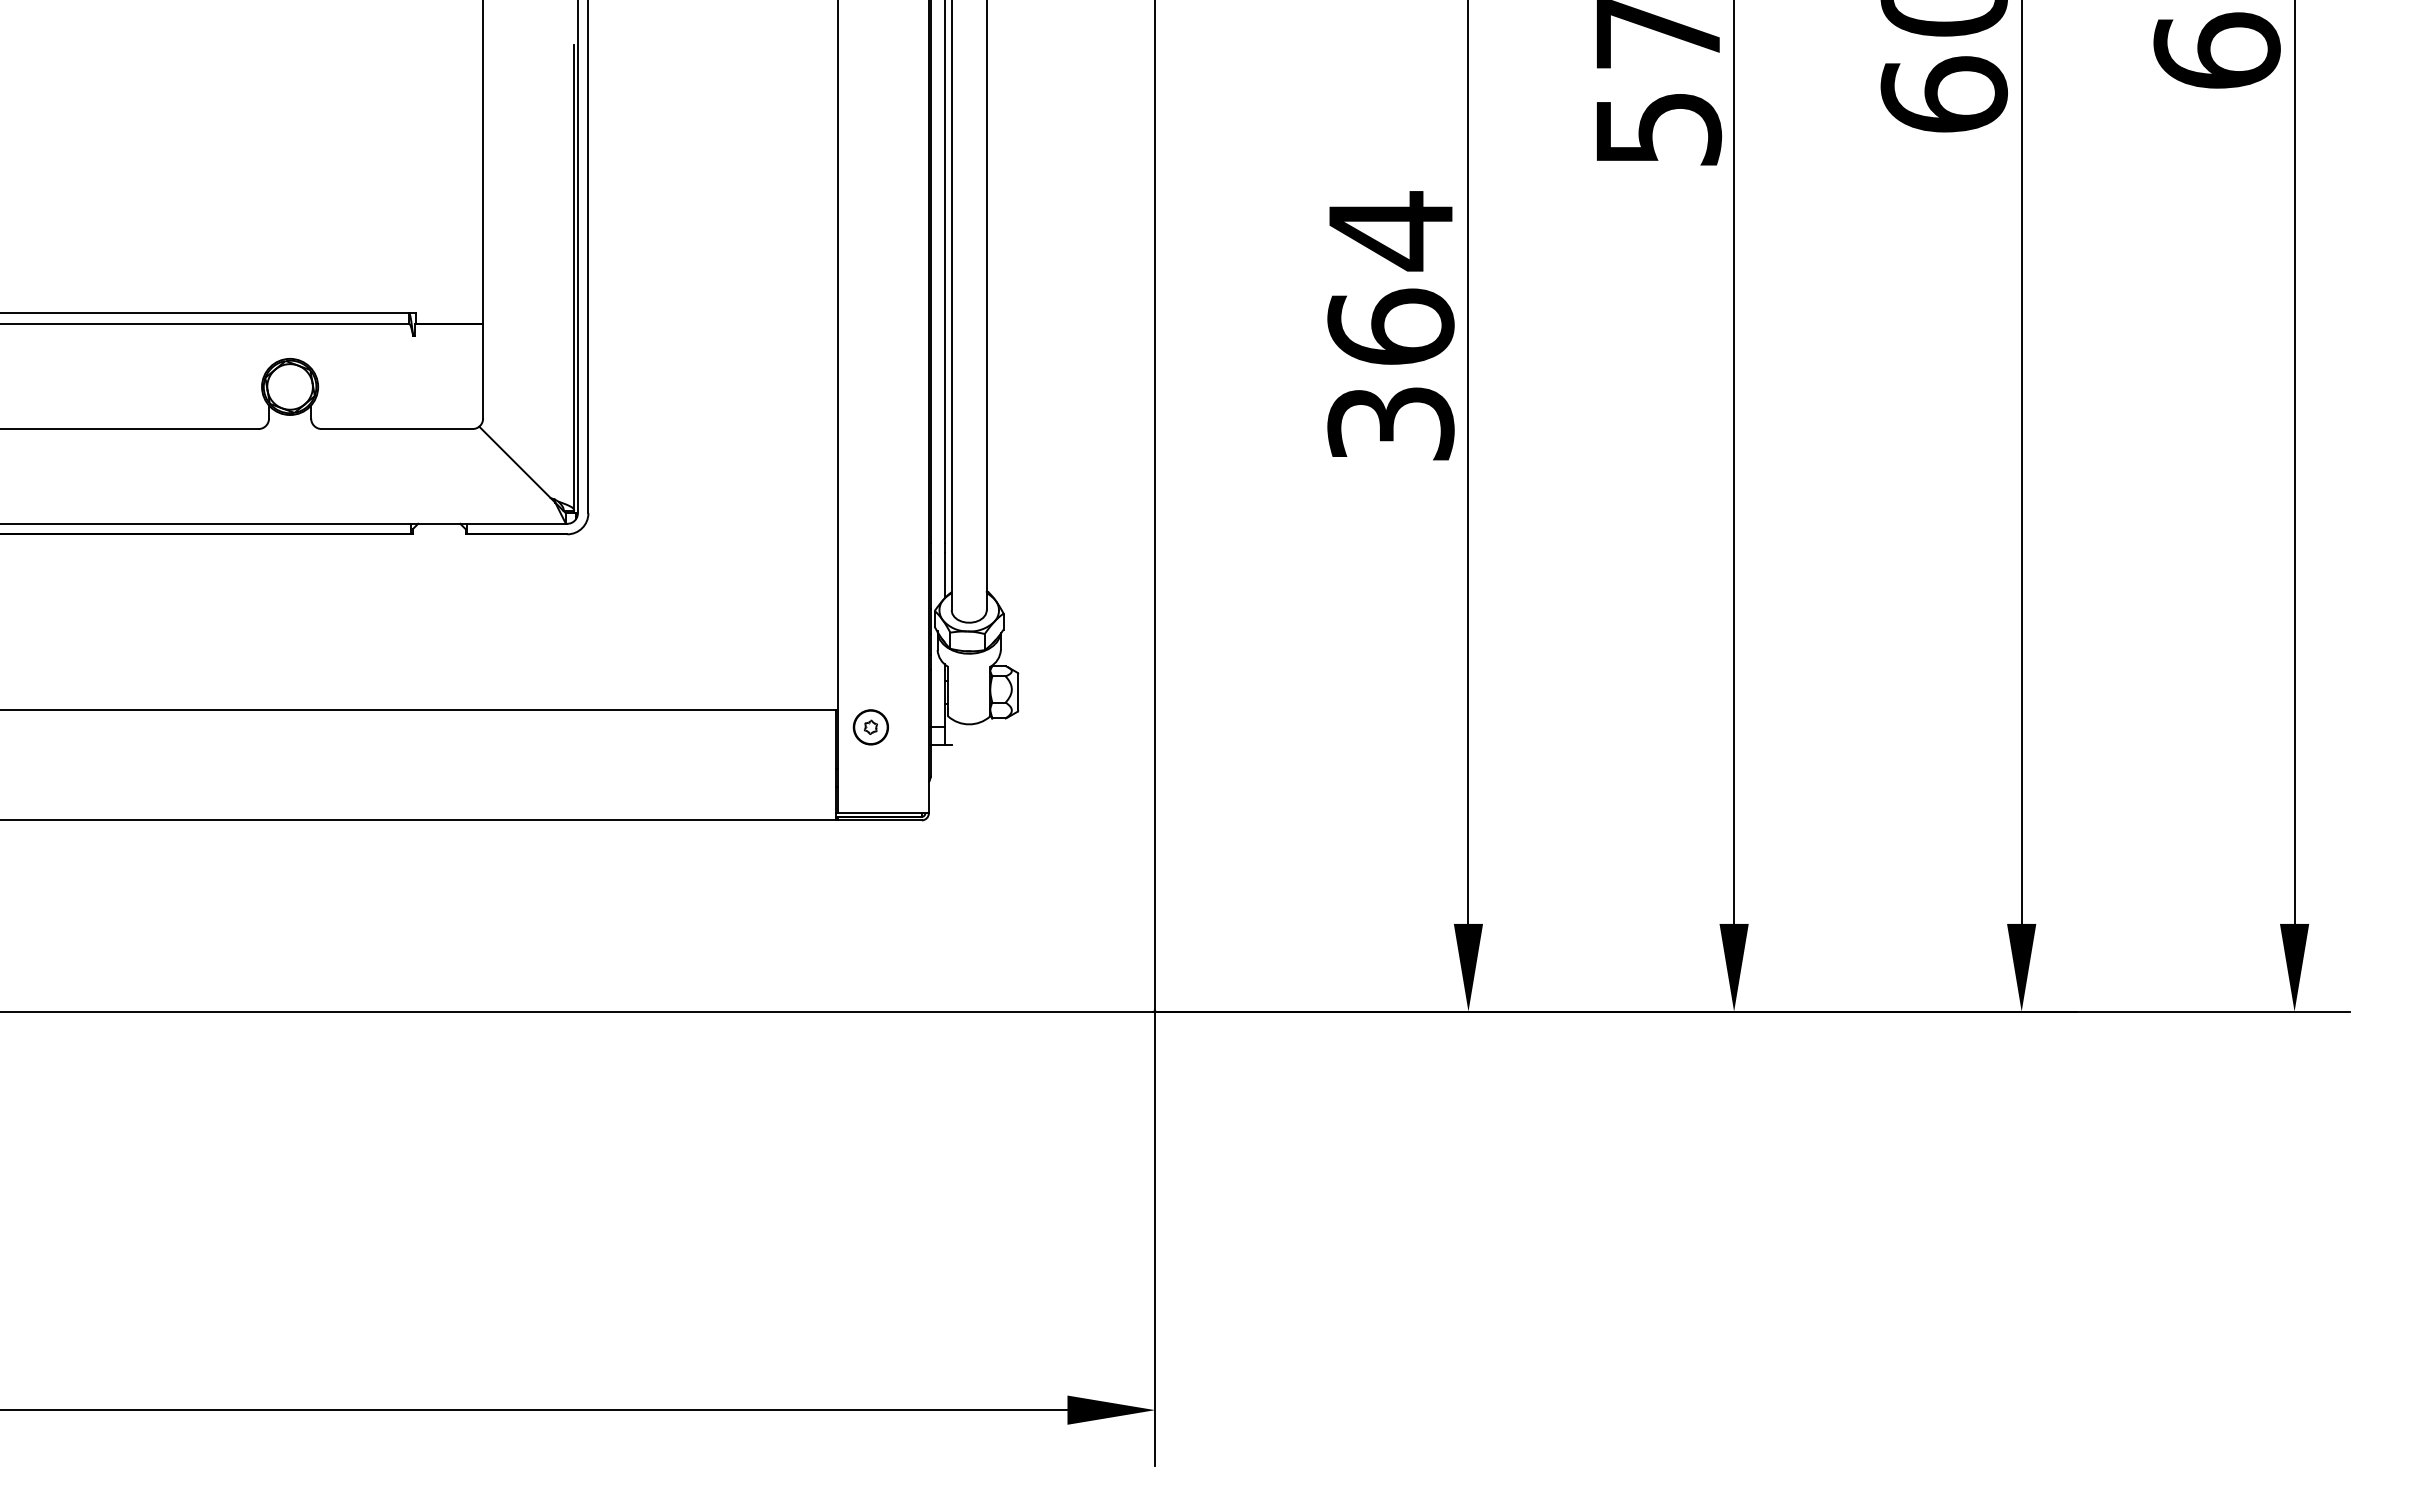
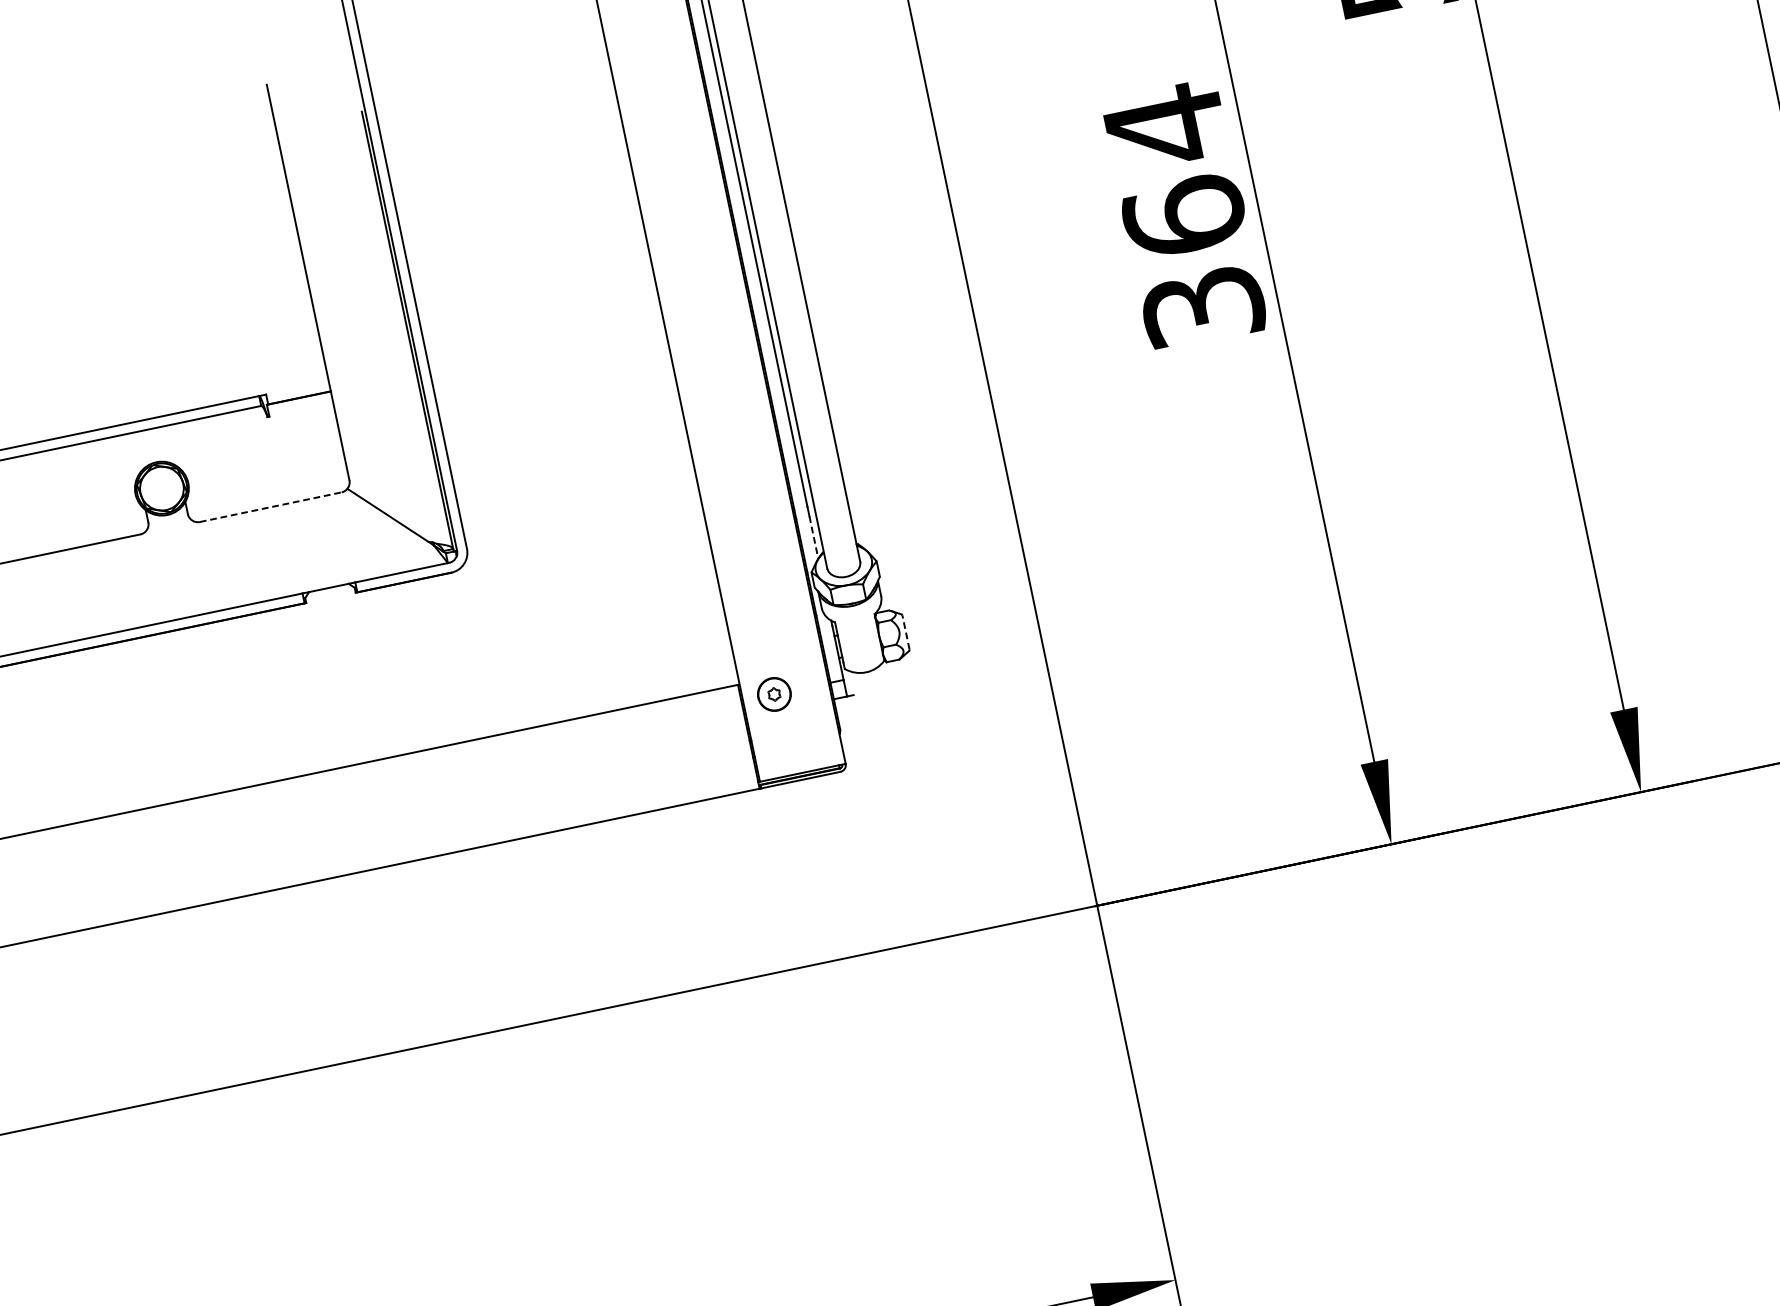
line: (397, 429) -> (271, 507), solid -> dashed
line: (944, 575) -> (813, 537), solid -> dashed
line: (1018, 691) -> (905, 631), solid -> dashed

